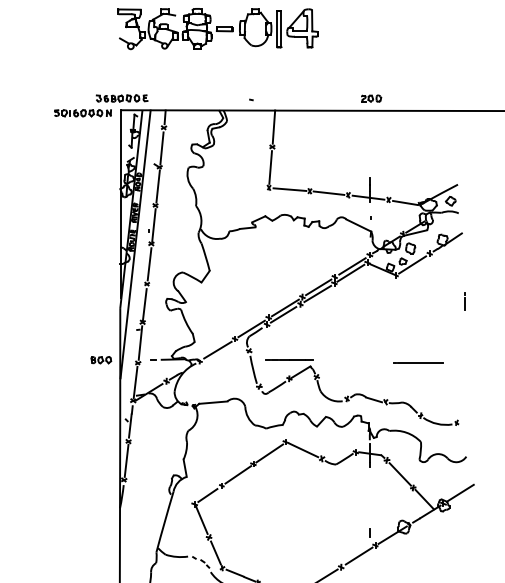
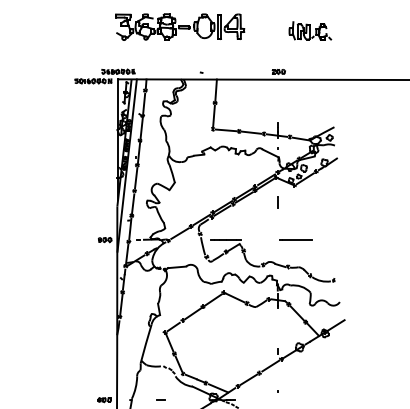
part: (420, 34) -> (310, 30), added
line: (464, 301) -> (277, 202), moved
line: (417, 362) -> (295, 239), moved

